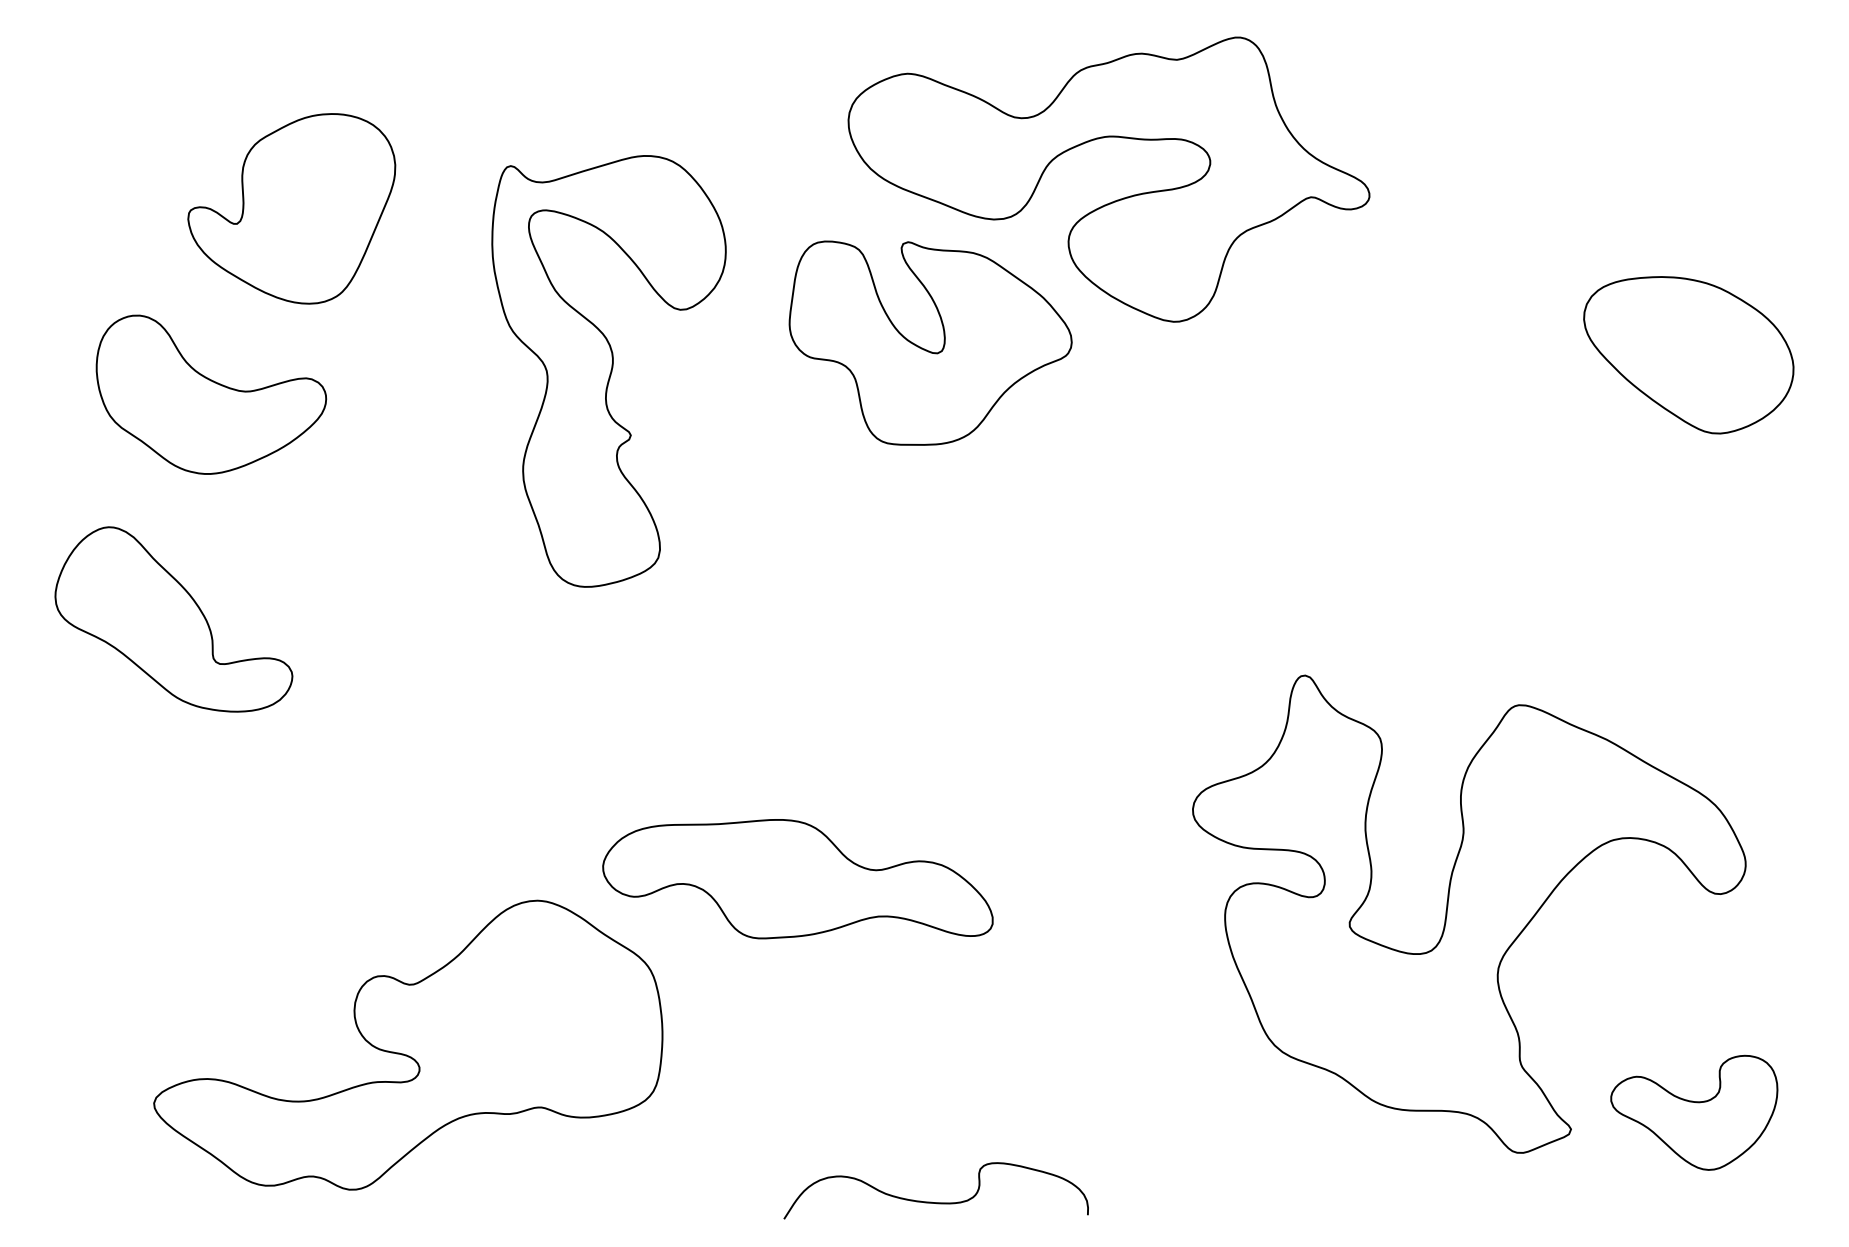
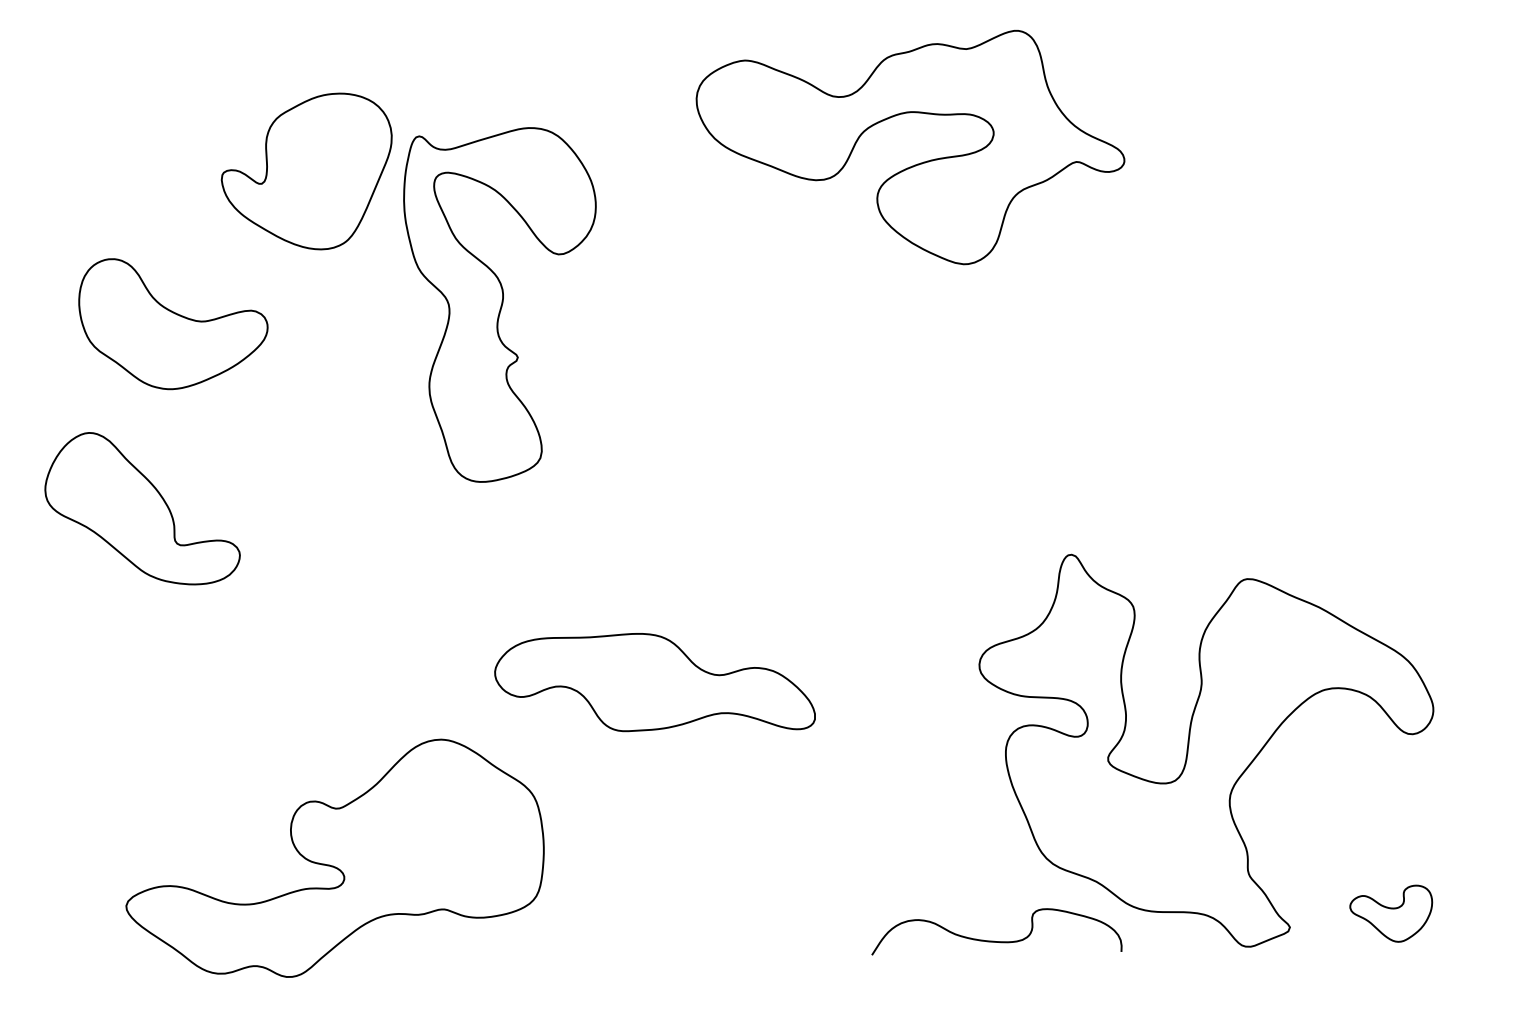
part: (291, 208) -> (306, 171), moved
part: (926, 349) -> (760, 286), removed
part: (1688, 355) -> (1386, 291), removed
part: (797, 879) -> (654, 682), moved
part: (1694, 1112) -> (1391, 913), size x0.6
curve: (931, 1201) -> (993, 940), moved

